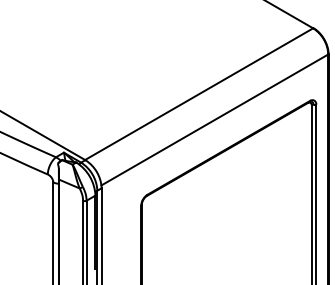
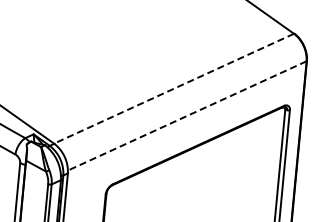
line: (199, 94) -> (174, 89), solid -> dashed
line: (214, 119) -> (186, 115), solid -> dashed

